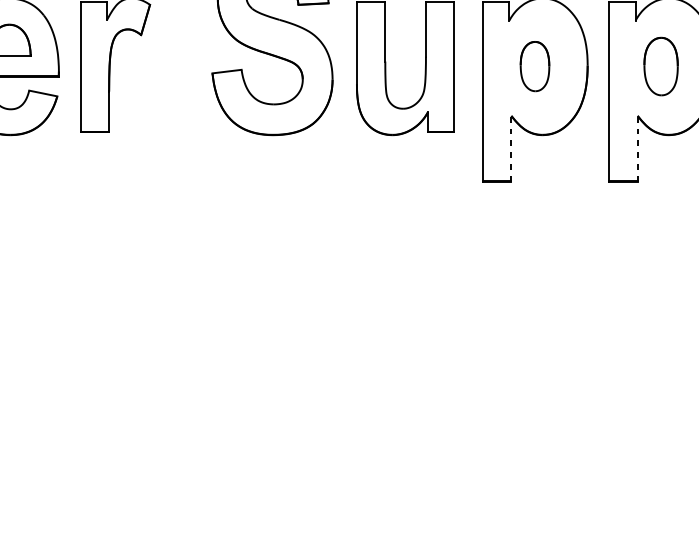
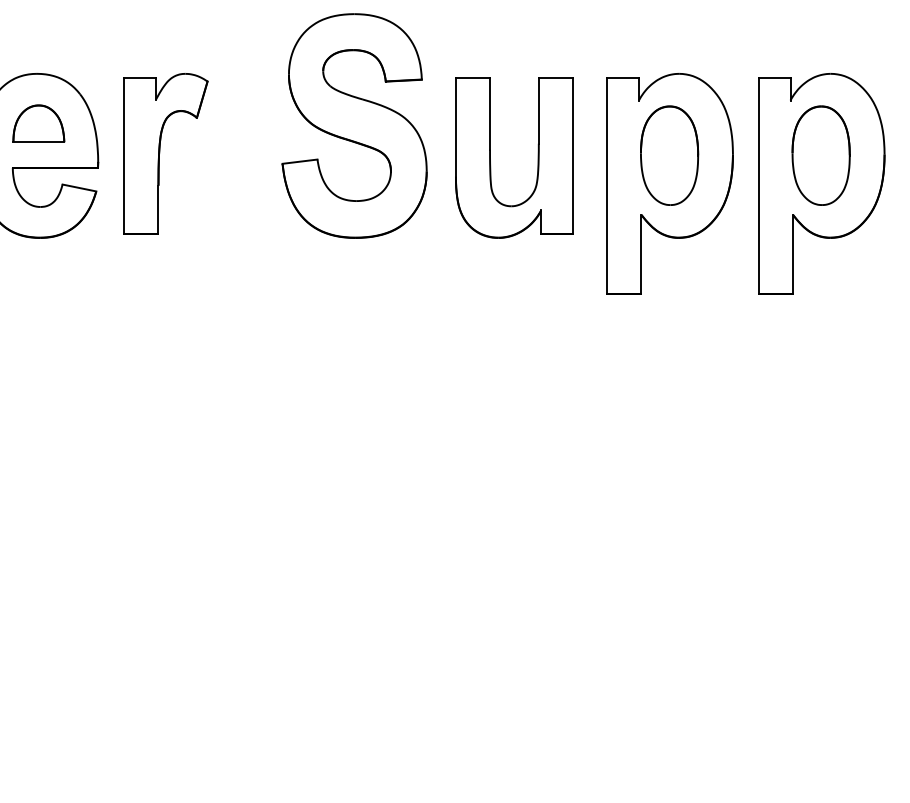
part: (534, 66) -> (669, 155), size x1.67
part: (660, 66) -> (820, 155), size x1.43
line: (511, 148) -> (641, 254), dashed -> solid
line: (638, 148) -> (793, 254), dashed -> solid

